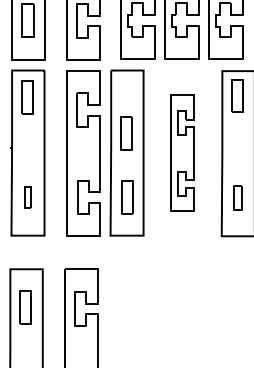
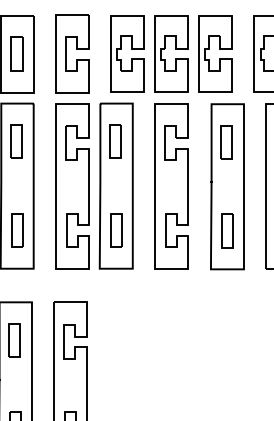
part: (237, 96) -> (226, 142), moved
part: (27, 97) -> (16, 141), moved
part: (126, 133) -> (115, 141), moved
part: (182, 153) -> (171, 186), size x1.43
part: (28, 197) -> (17, 230), size x1.67
part: (238, 197) -> (227, 230), size x1.43

